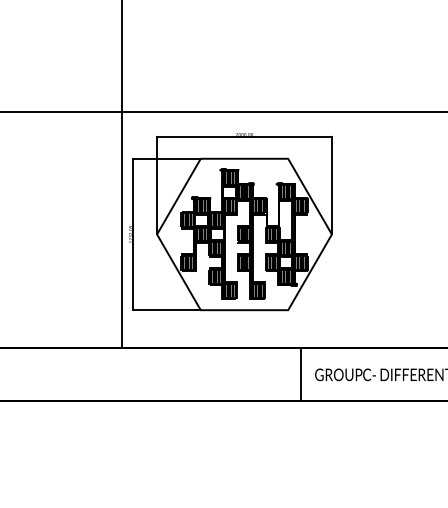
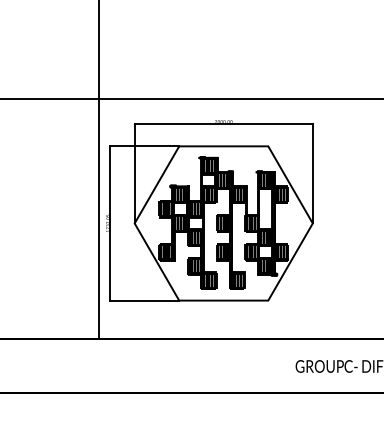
line: (301, 373) -> (281, 365), removed

